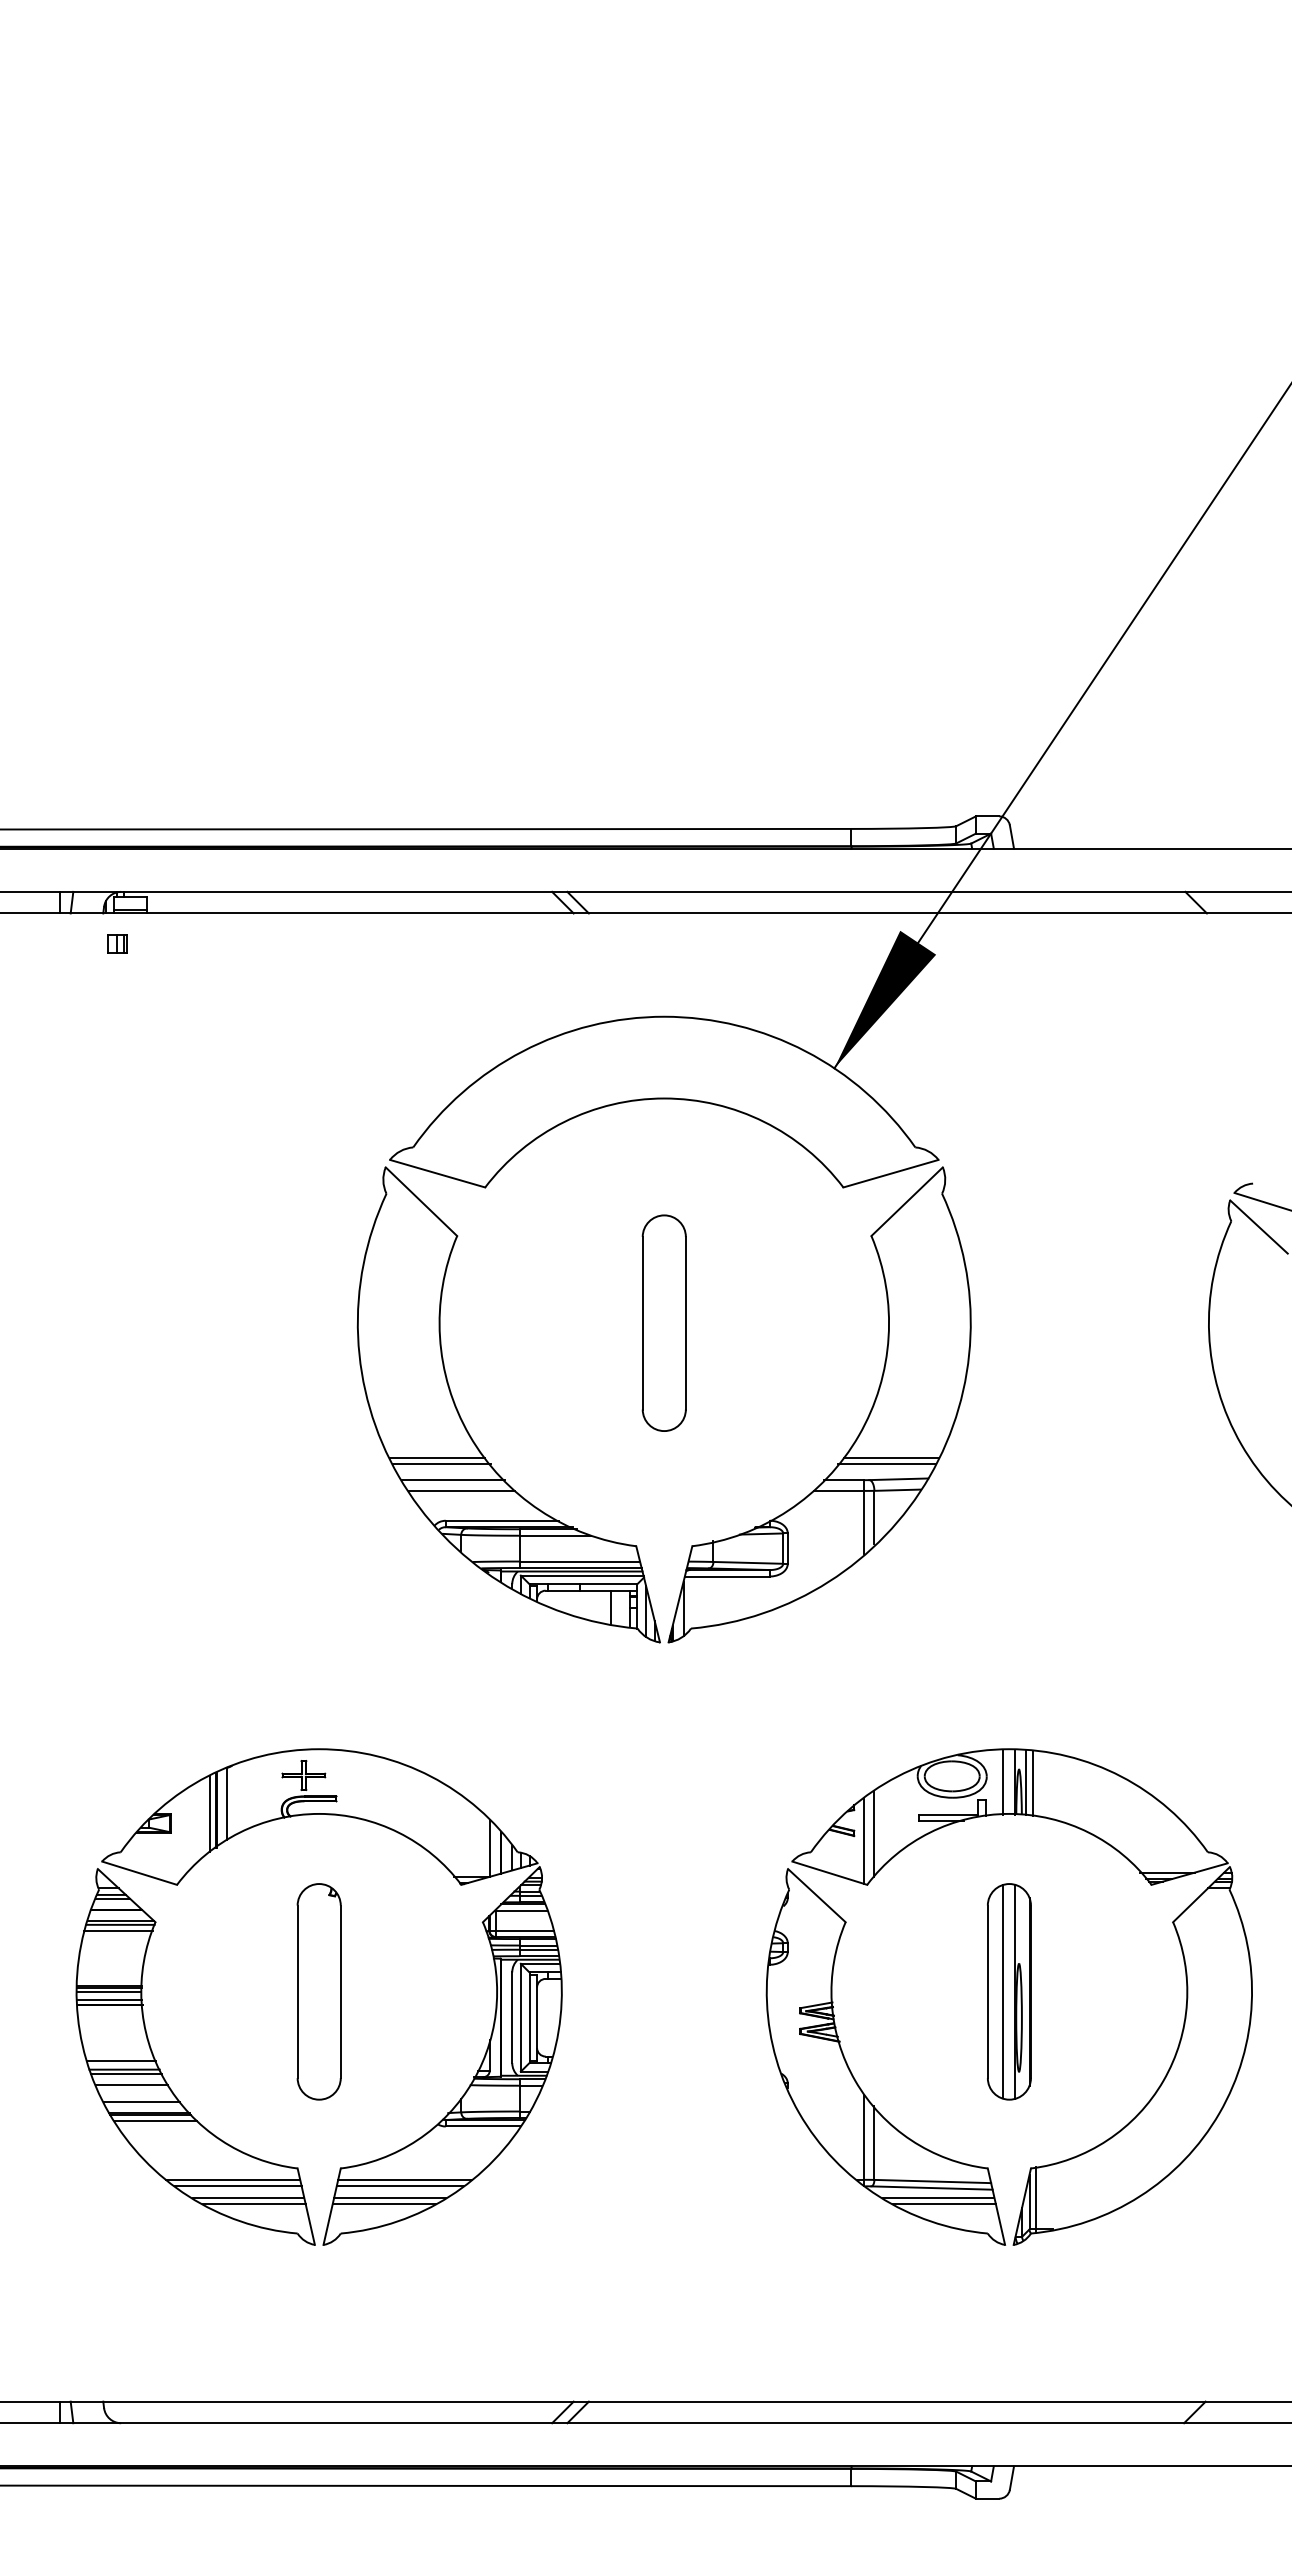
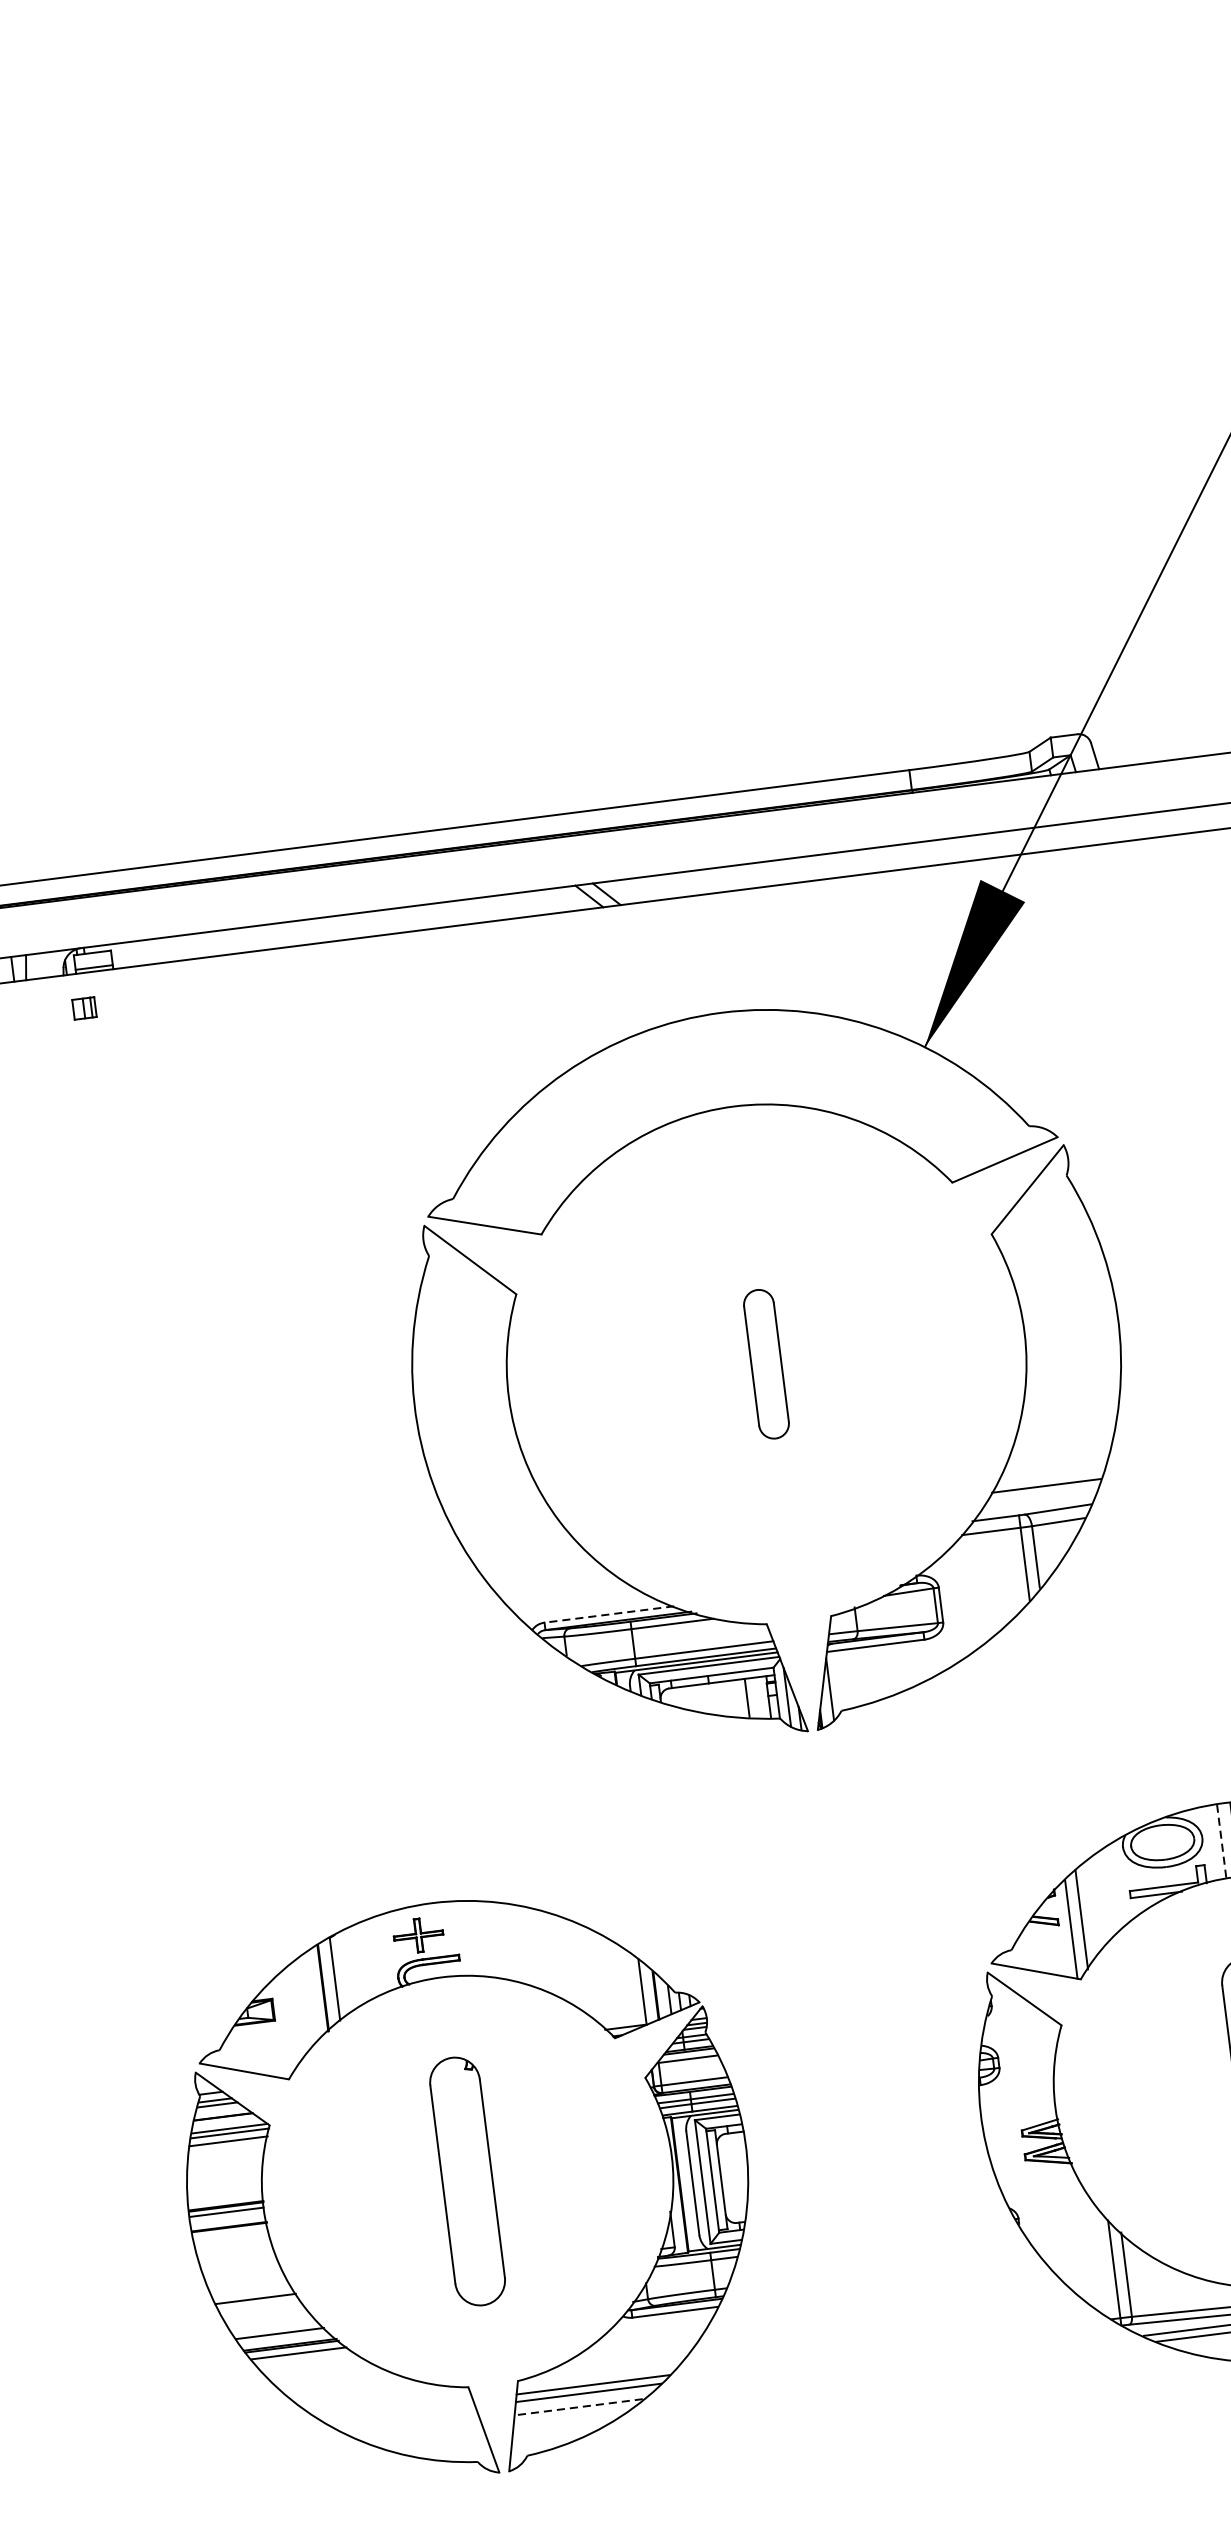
part: (663, 1322) -> (765, 1363), size x0.6
line: (437, 1457) -> (525, 1551), removed
line: (441, 1464) -> (531, 1558), removed
line: (886, 1464) -> (1042, 1494), removed
line: (452, 1480) -> (546, 1575), removed
line: (462, 1490) -> (559, 1585), removed
line: (501, 1520) -> (608, 1614), solid -> dashed
line: (1002, 1782) -> (1221, 1842), solid -> dashed
line: (210, 1814) -> (317, 1993), removed
line: (109, 2000) -> (228, 2221), removed
line: (121, 2060) -> (250, 2288), removed
line: (126, 2073) -> (258, 2303), removed
line: (132, 2084) -> (266, 2314), removed
line: (233, 2179) -> (396, 2409), removed
line: (237, 2186) -> (402, 2416), removed
line: (248, 2197) -> (416, 2427), removed
line: (390, 2197) -> (579, 2407), solid -> dashed
line: (253, 2203) -> (422, 2433), removed
line: (383, 2203) -> (572, 2415), removed

